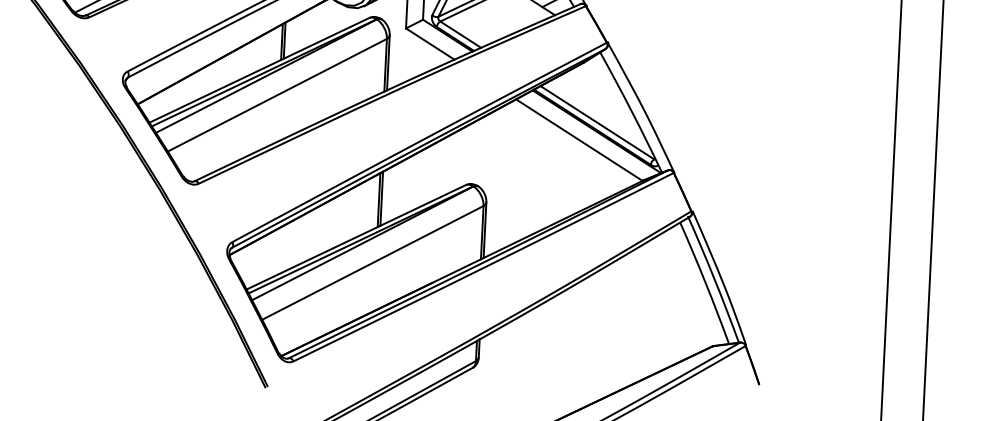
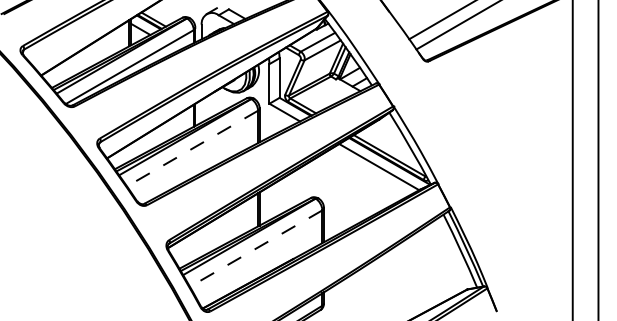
line: (277, 95) -> (192, 148), solid -> dashed
line: (371, 262) -> (255, 248), solid -> dashed

